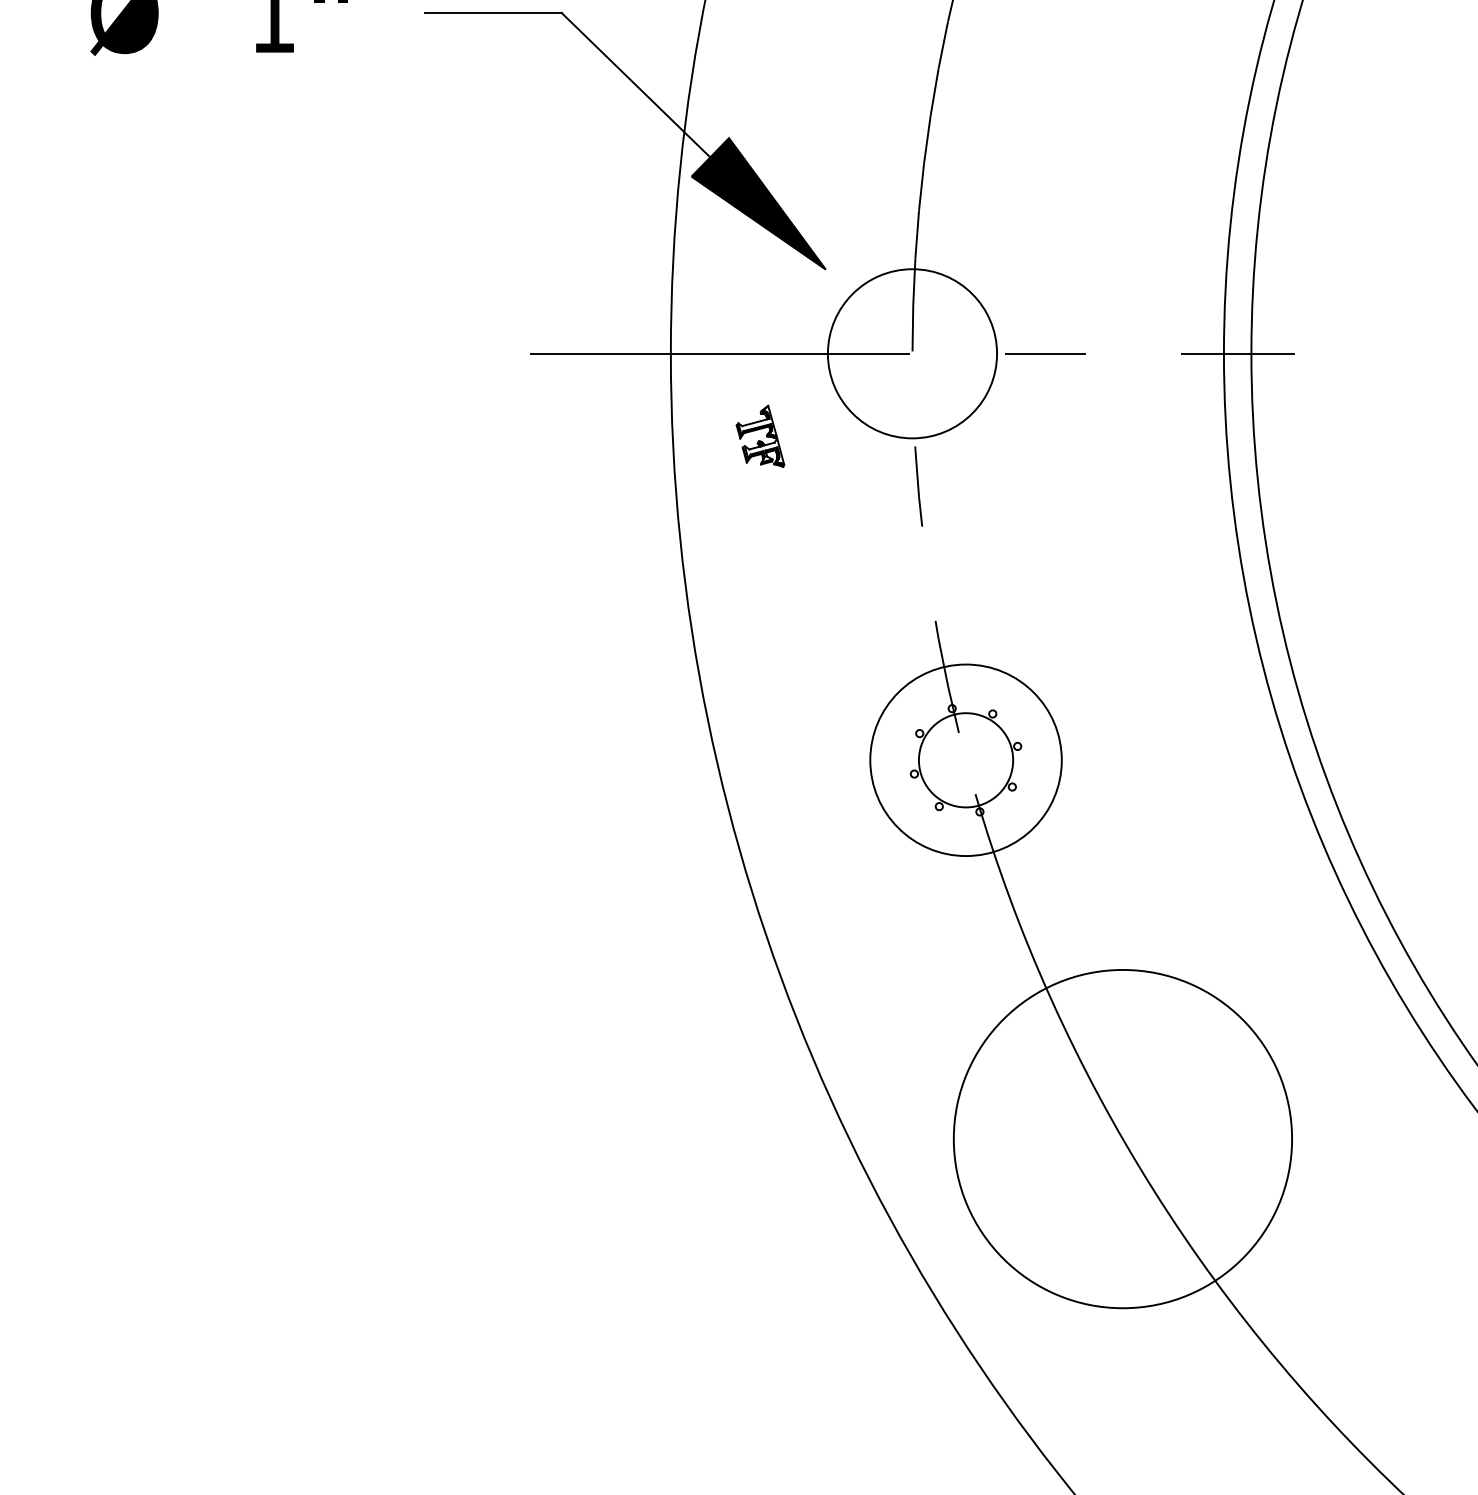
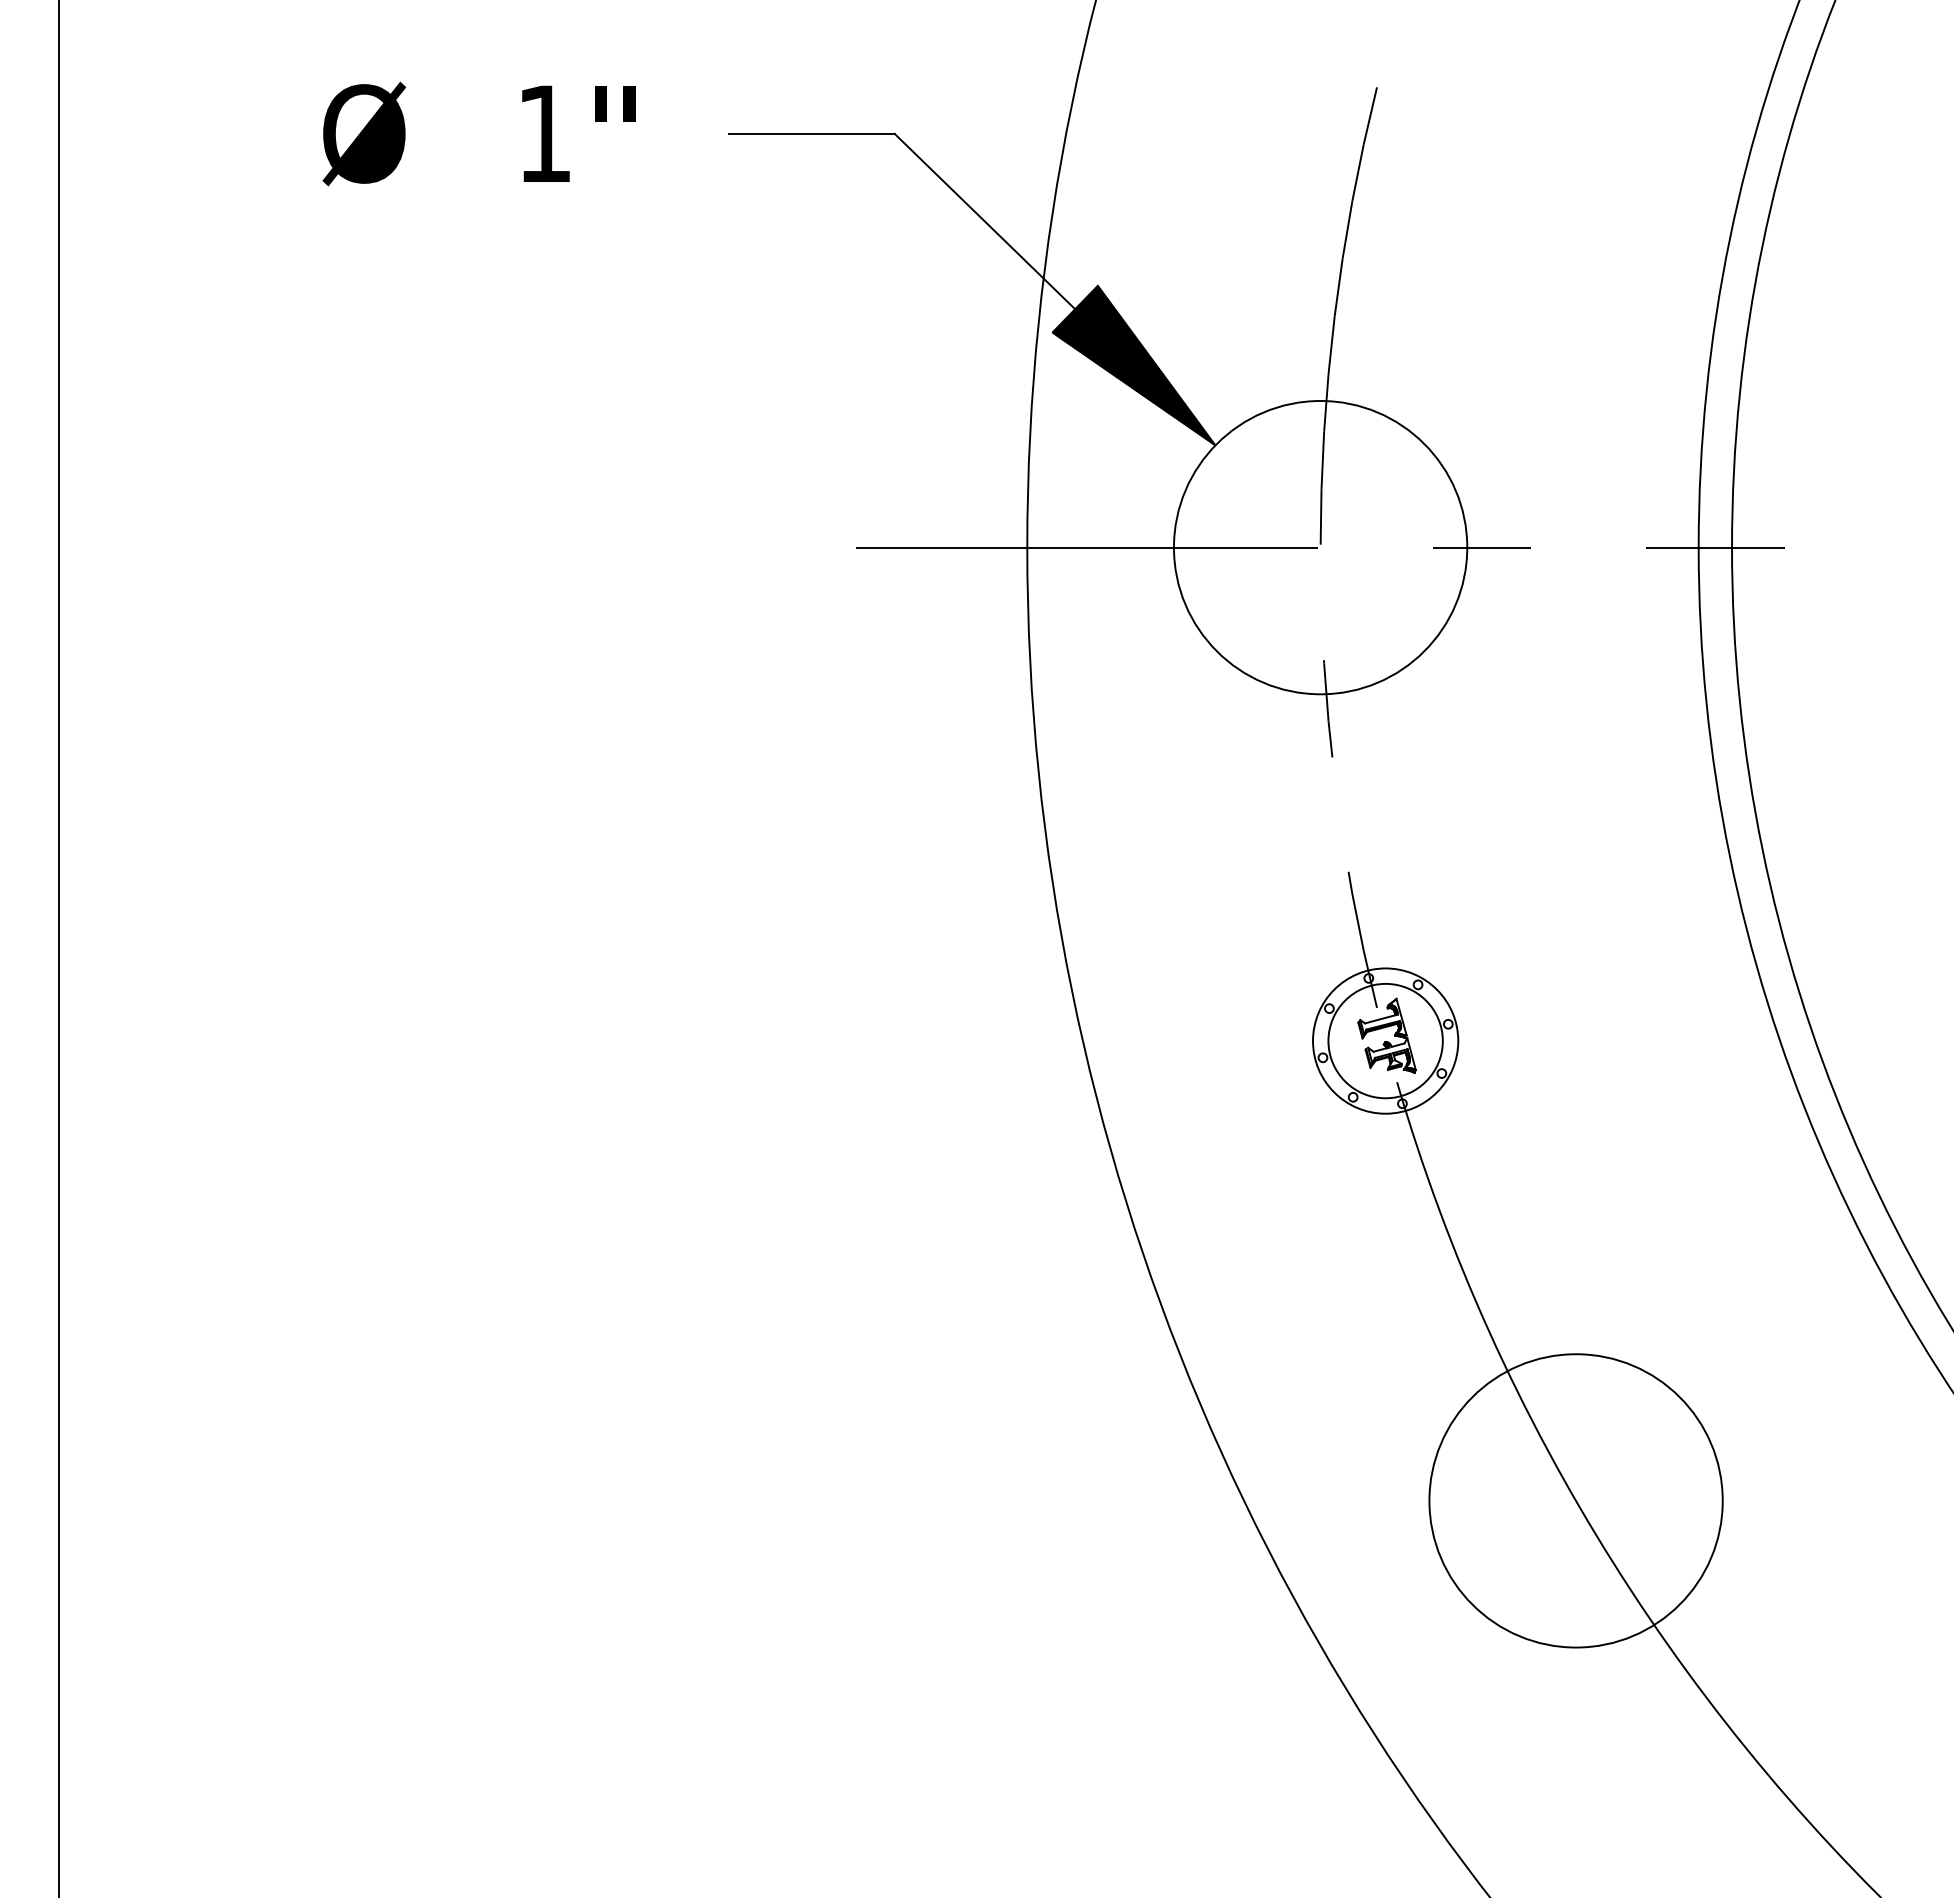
circle: (912, 353) -> (1320, 547), size x1.43
part: (759, 436) -> (1386, 1035), moved
circle: (965, 759) -> (1385, 1040), size x0.62
circle: (1122, 1138) -> (1575, 1500), size x0.71

